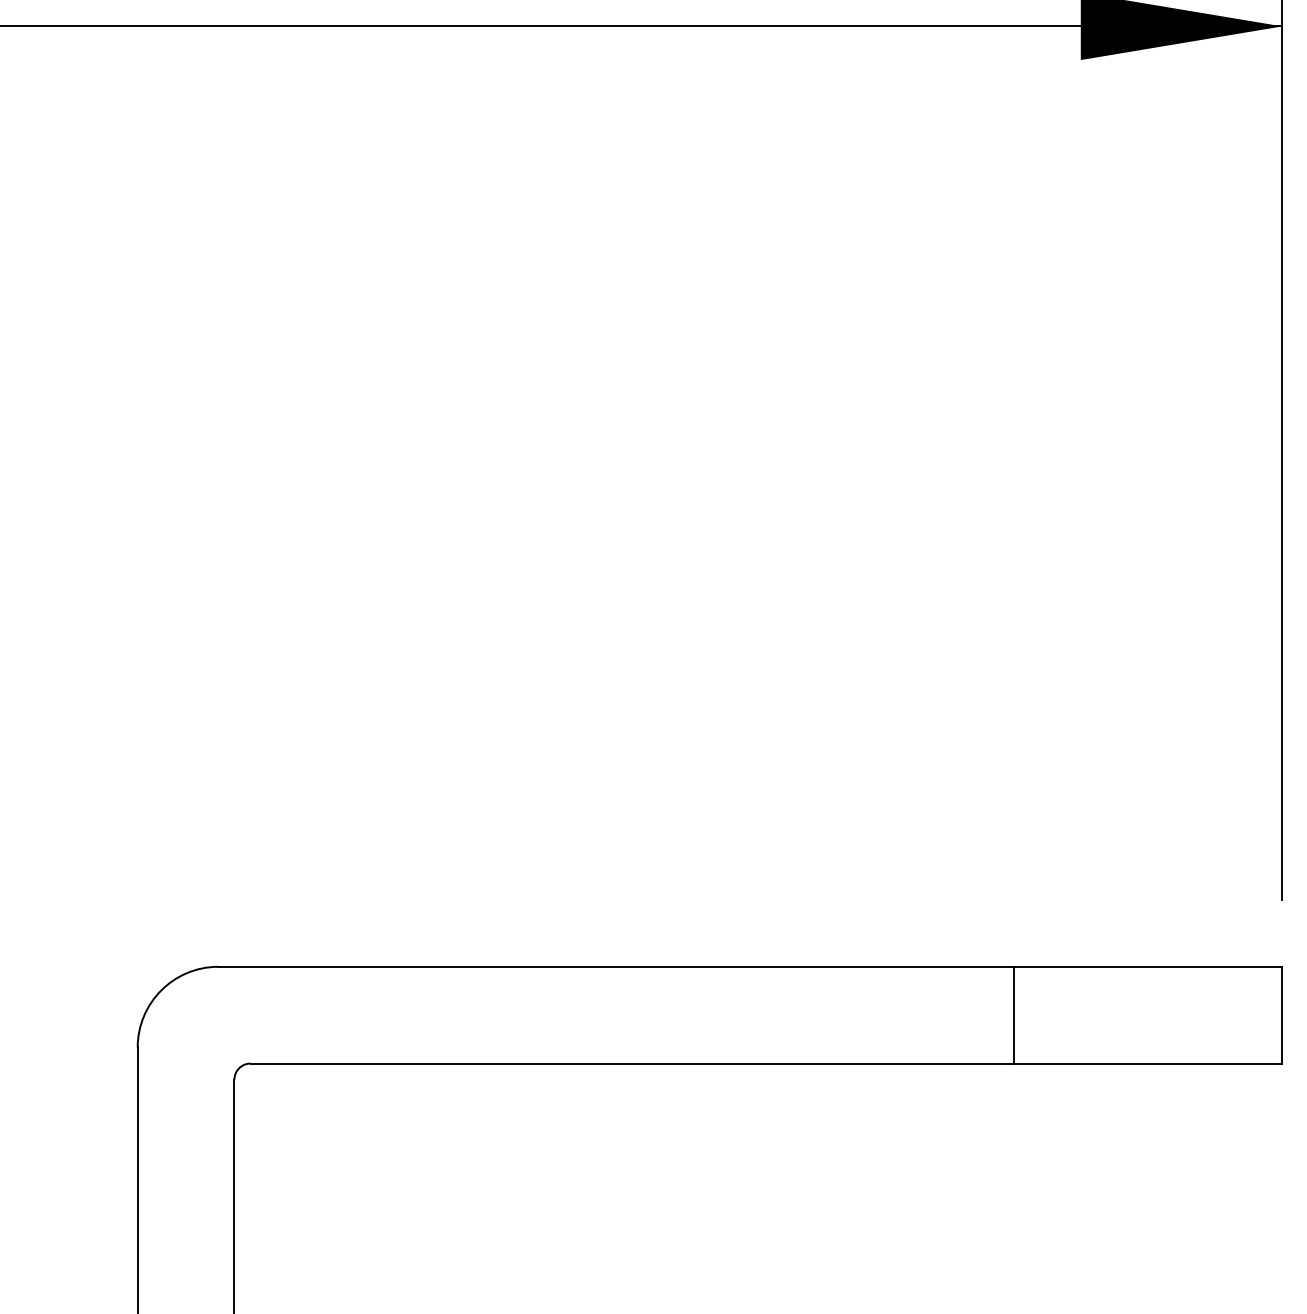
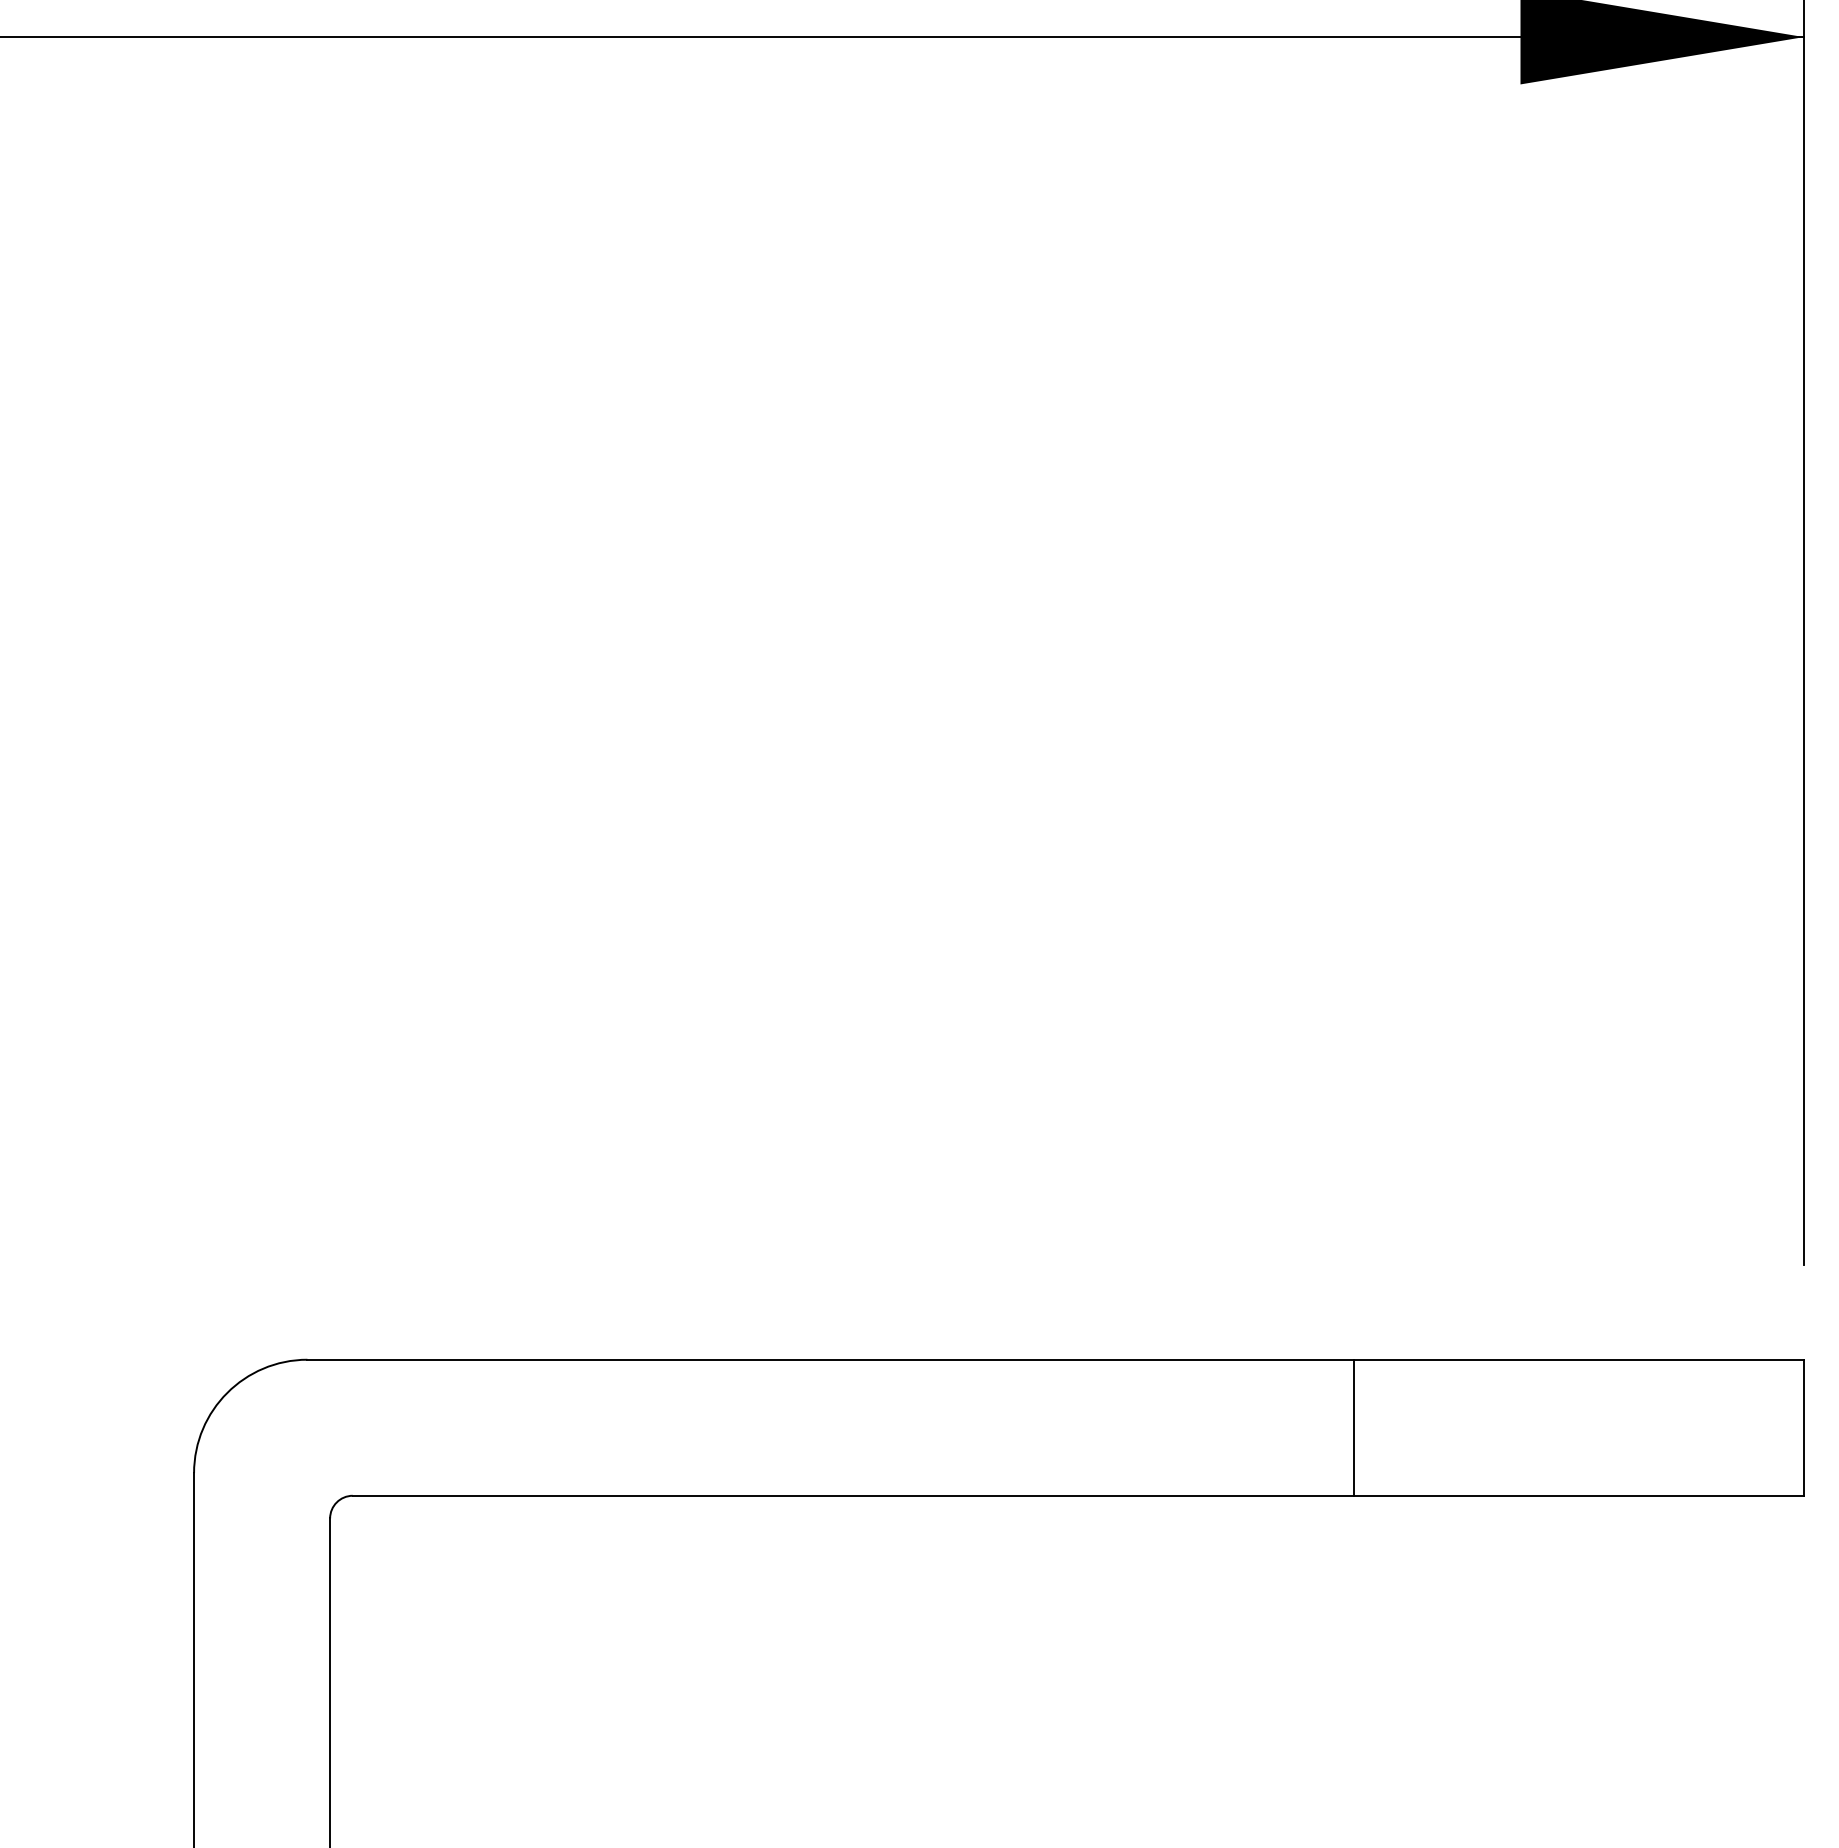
line: (1013, 1014) -> (1354, 1427), moved

